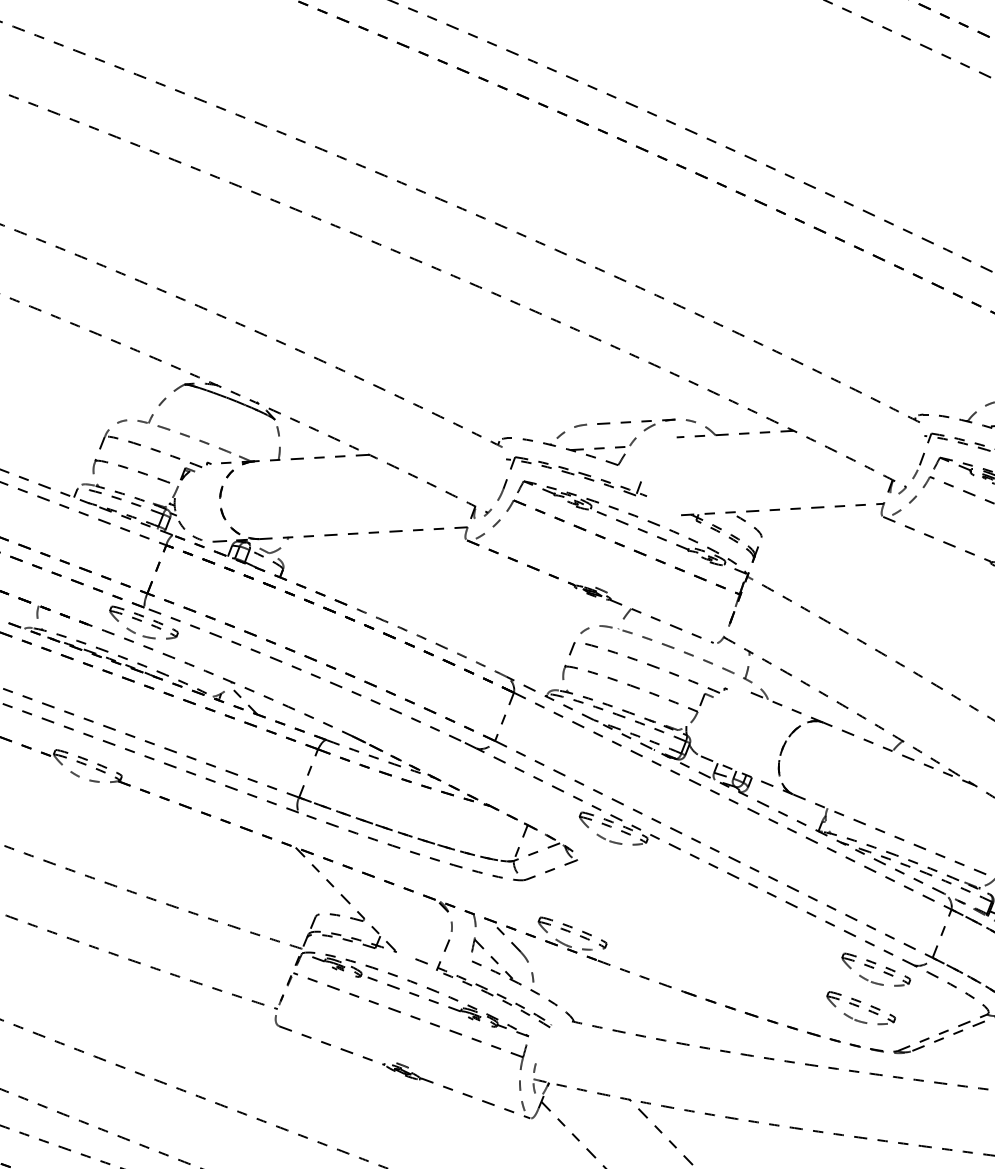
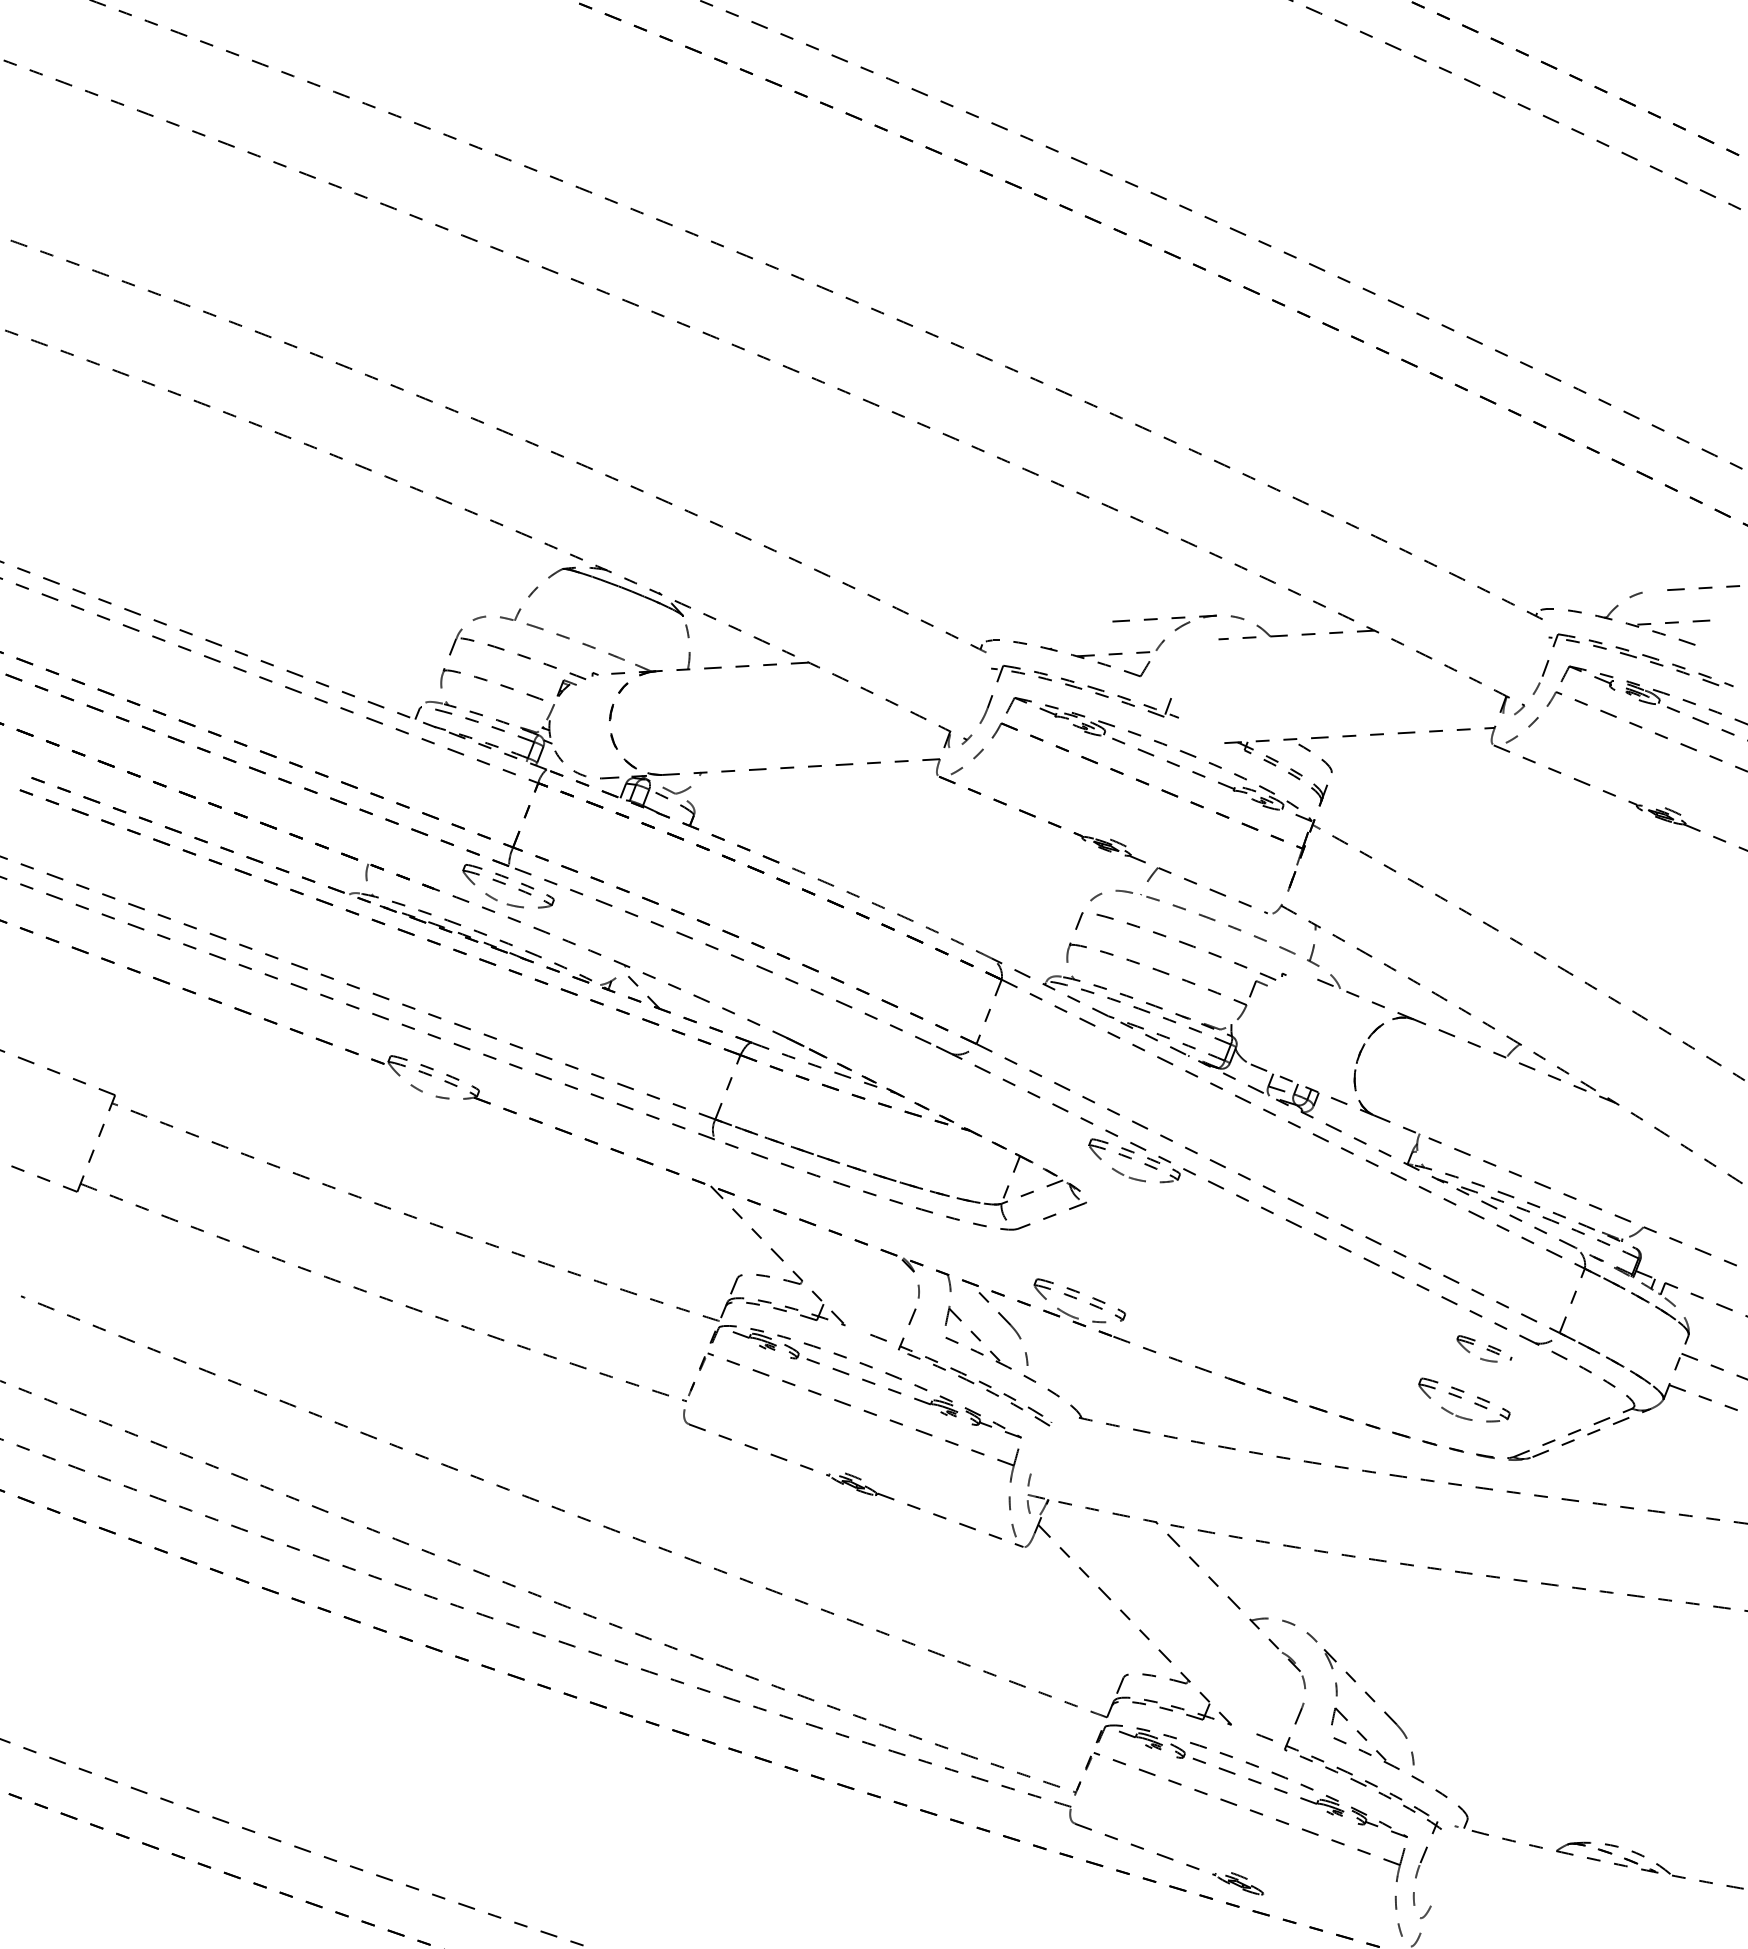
curve: (574, 427) -> (1082, 626), removed
part: (876, 969) -> (1484, 1348), size x0.6

